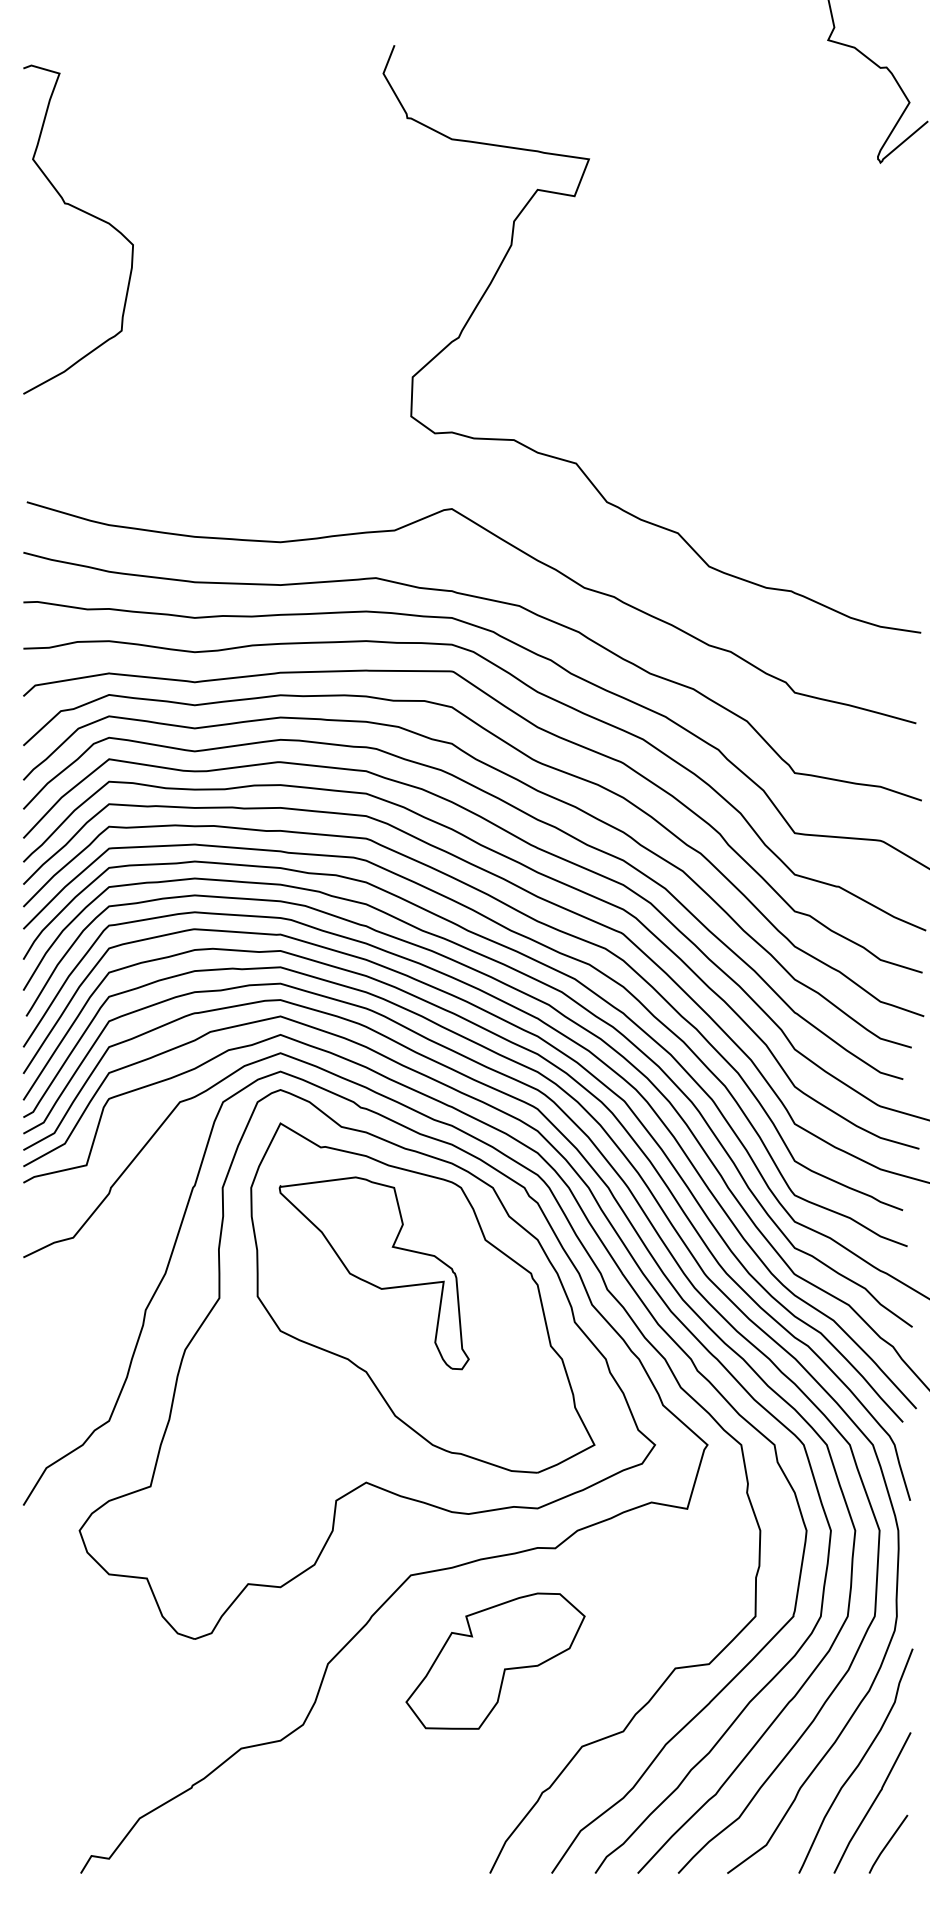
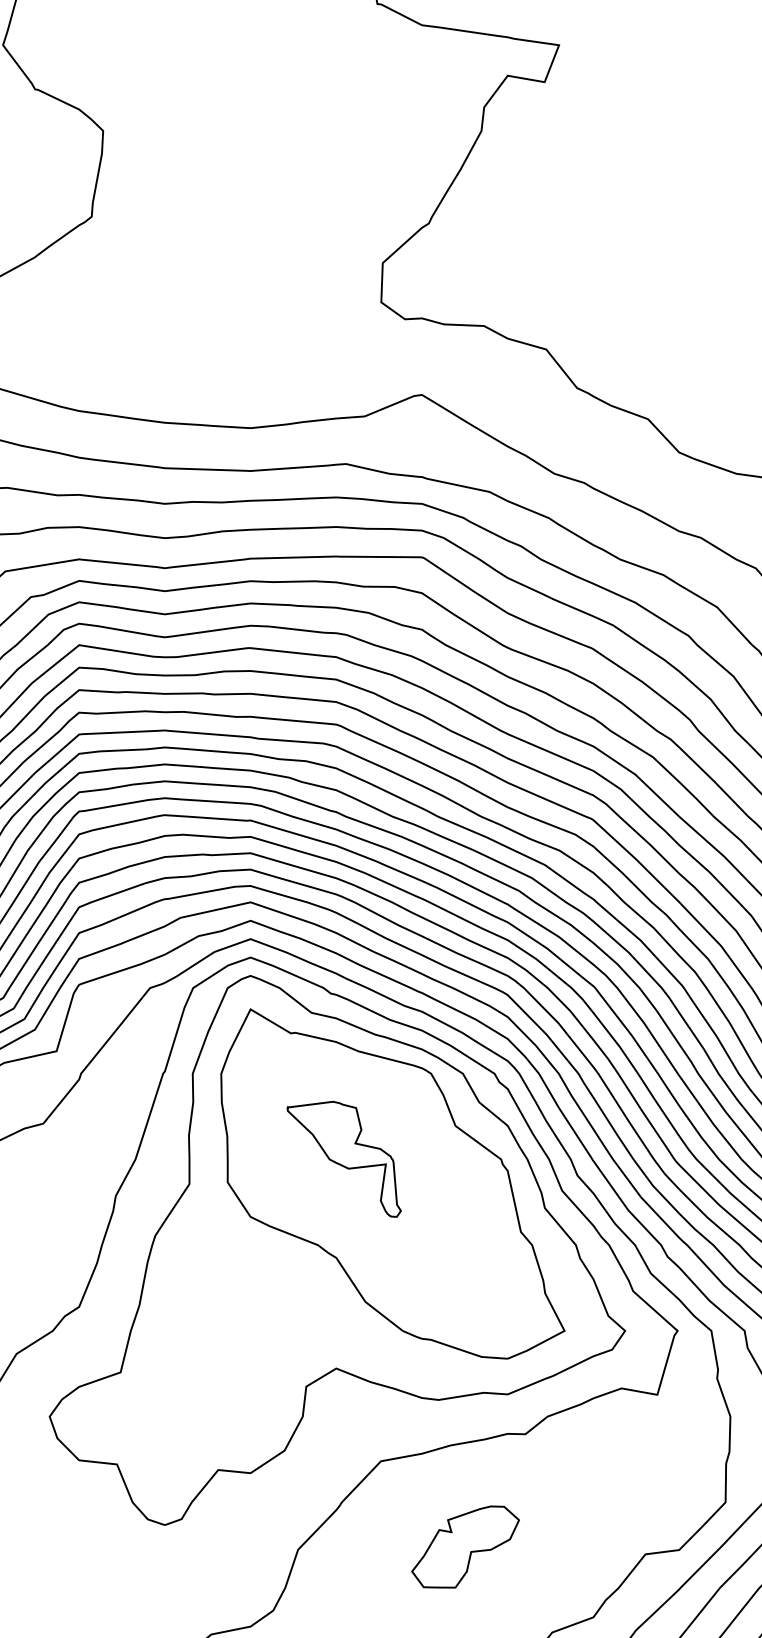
part: (373, 1273) -> (343, 1159), size x0.6
part: (495, 1660) -> (465, 1546), size x0.6

